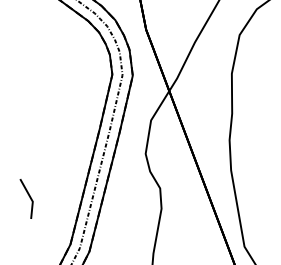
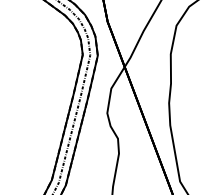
line: (27, 196) -> (20, 144), removed

